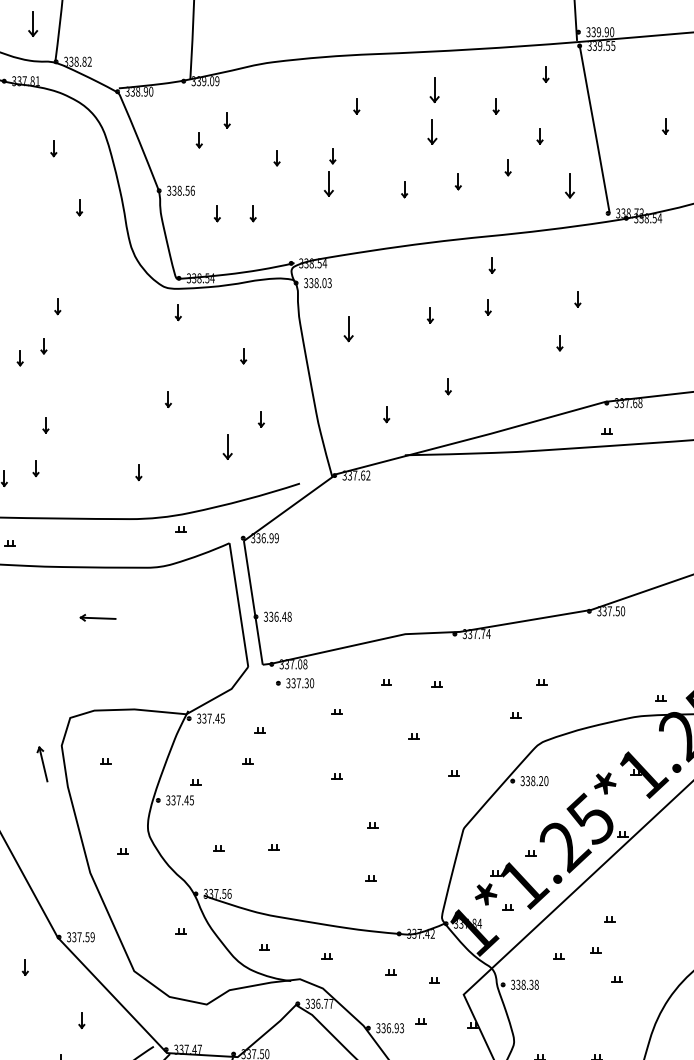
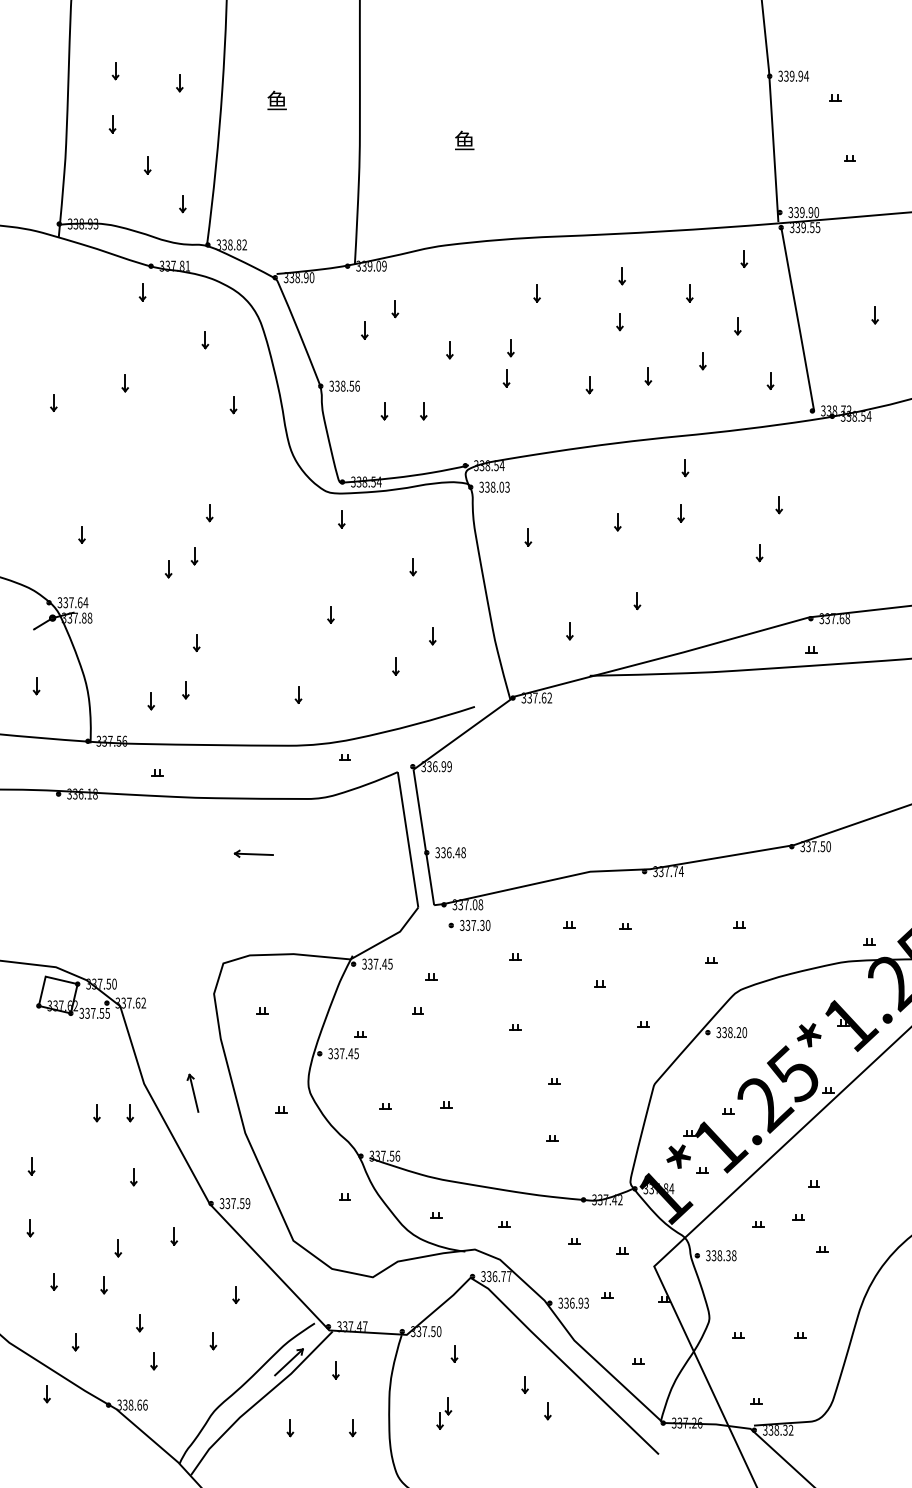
part: (32, 24) -> (182, 204), size x0.62
part: (433, 90) -> (621, 276), size x0.62
part: (431, 132) -> (619, 322), size x0.62
part: (328, 183) -> (506, 378), size x0.62
part: (569, 185) -> (770, 380), size x0.62
part: (348, 328) -> (528, 537), size x0.62
part: (227, 446) -> (395, 666), size x0.62
part: (42, 763) -> (192, 1092), moved

